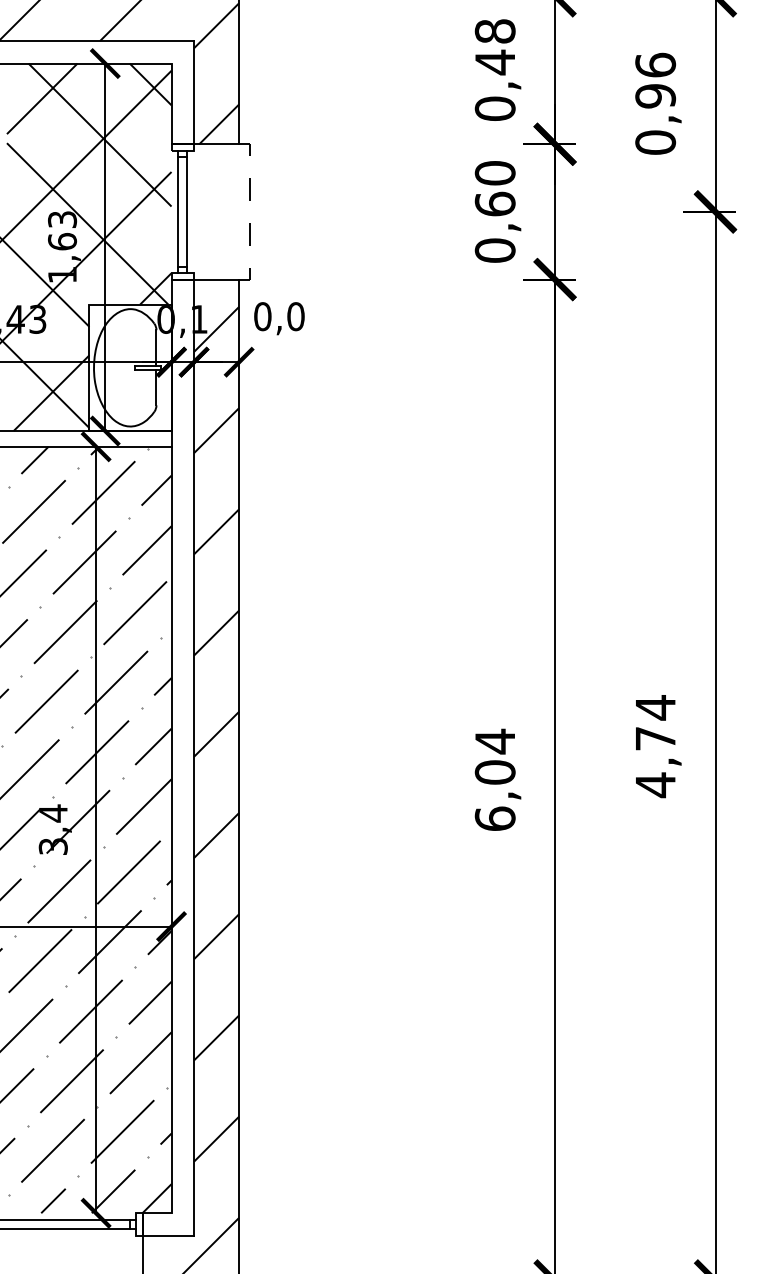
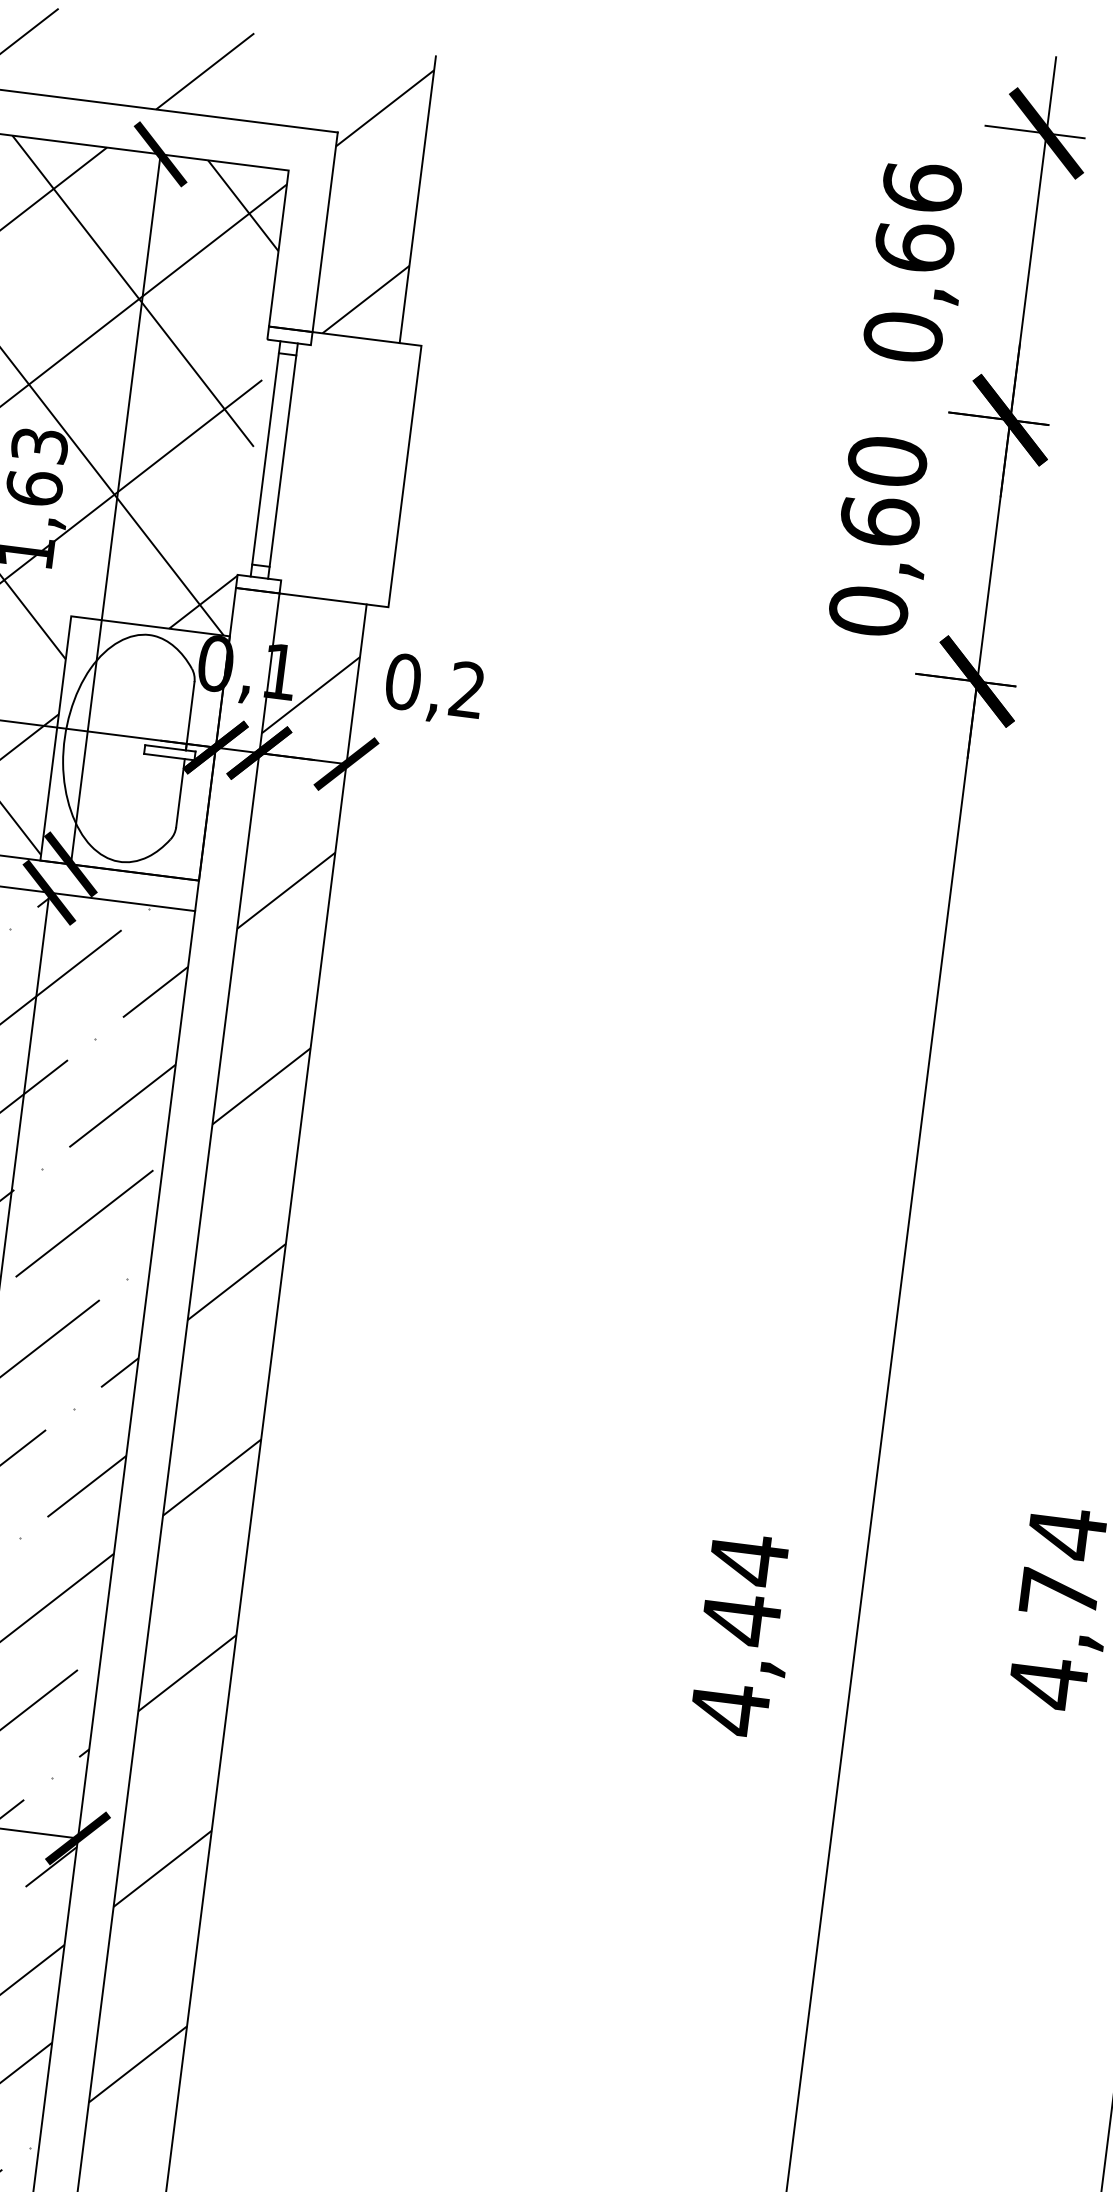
text: (494, 47) -> (916, 218), 0,48 -> 0,66
line: (250, 211) -> (405, 475), dashed -> solid
text: (295, 316) -> (466, 689), 0,0 -> 0,2
text: (494, 795) -> (734, 1663), 6,04 -> 4,44

